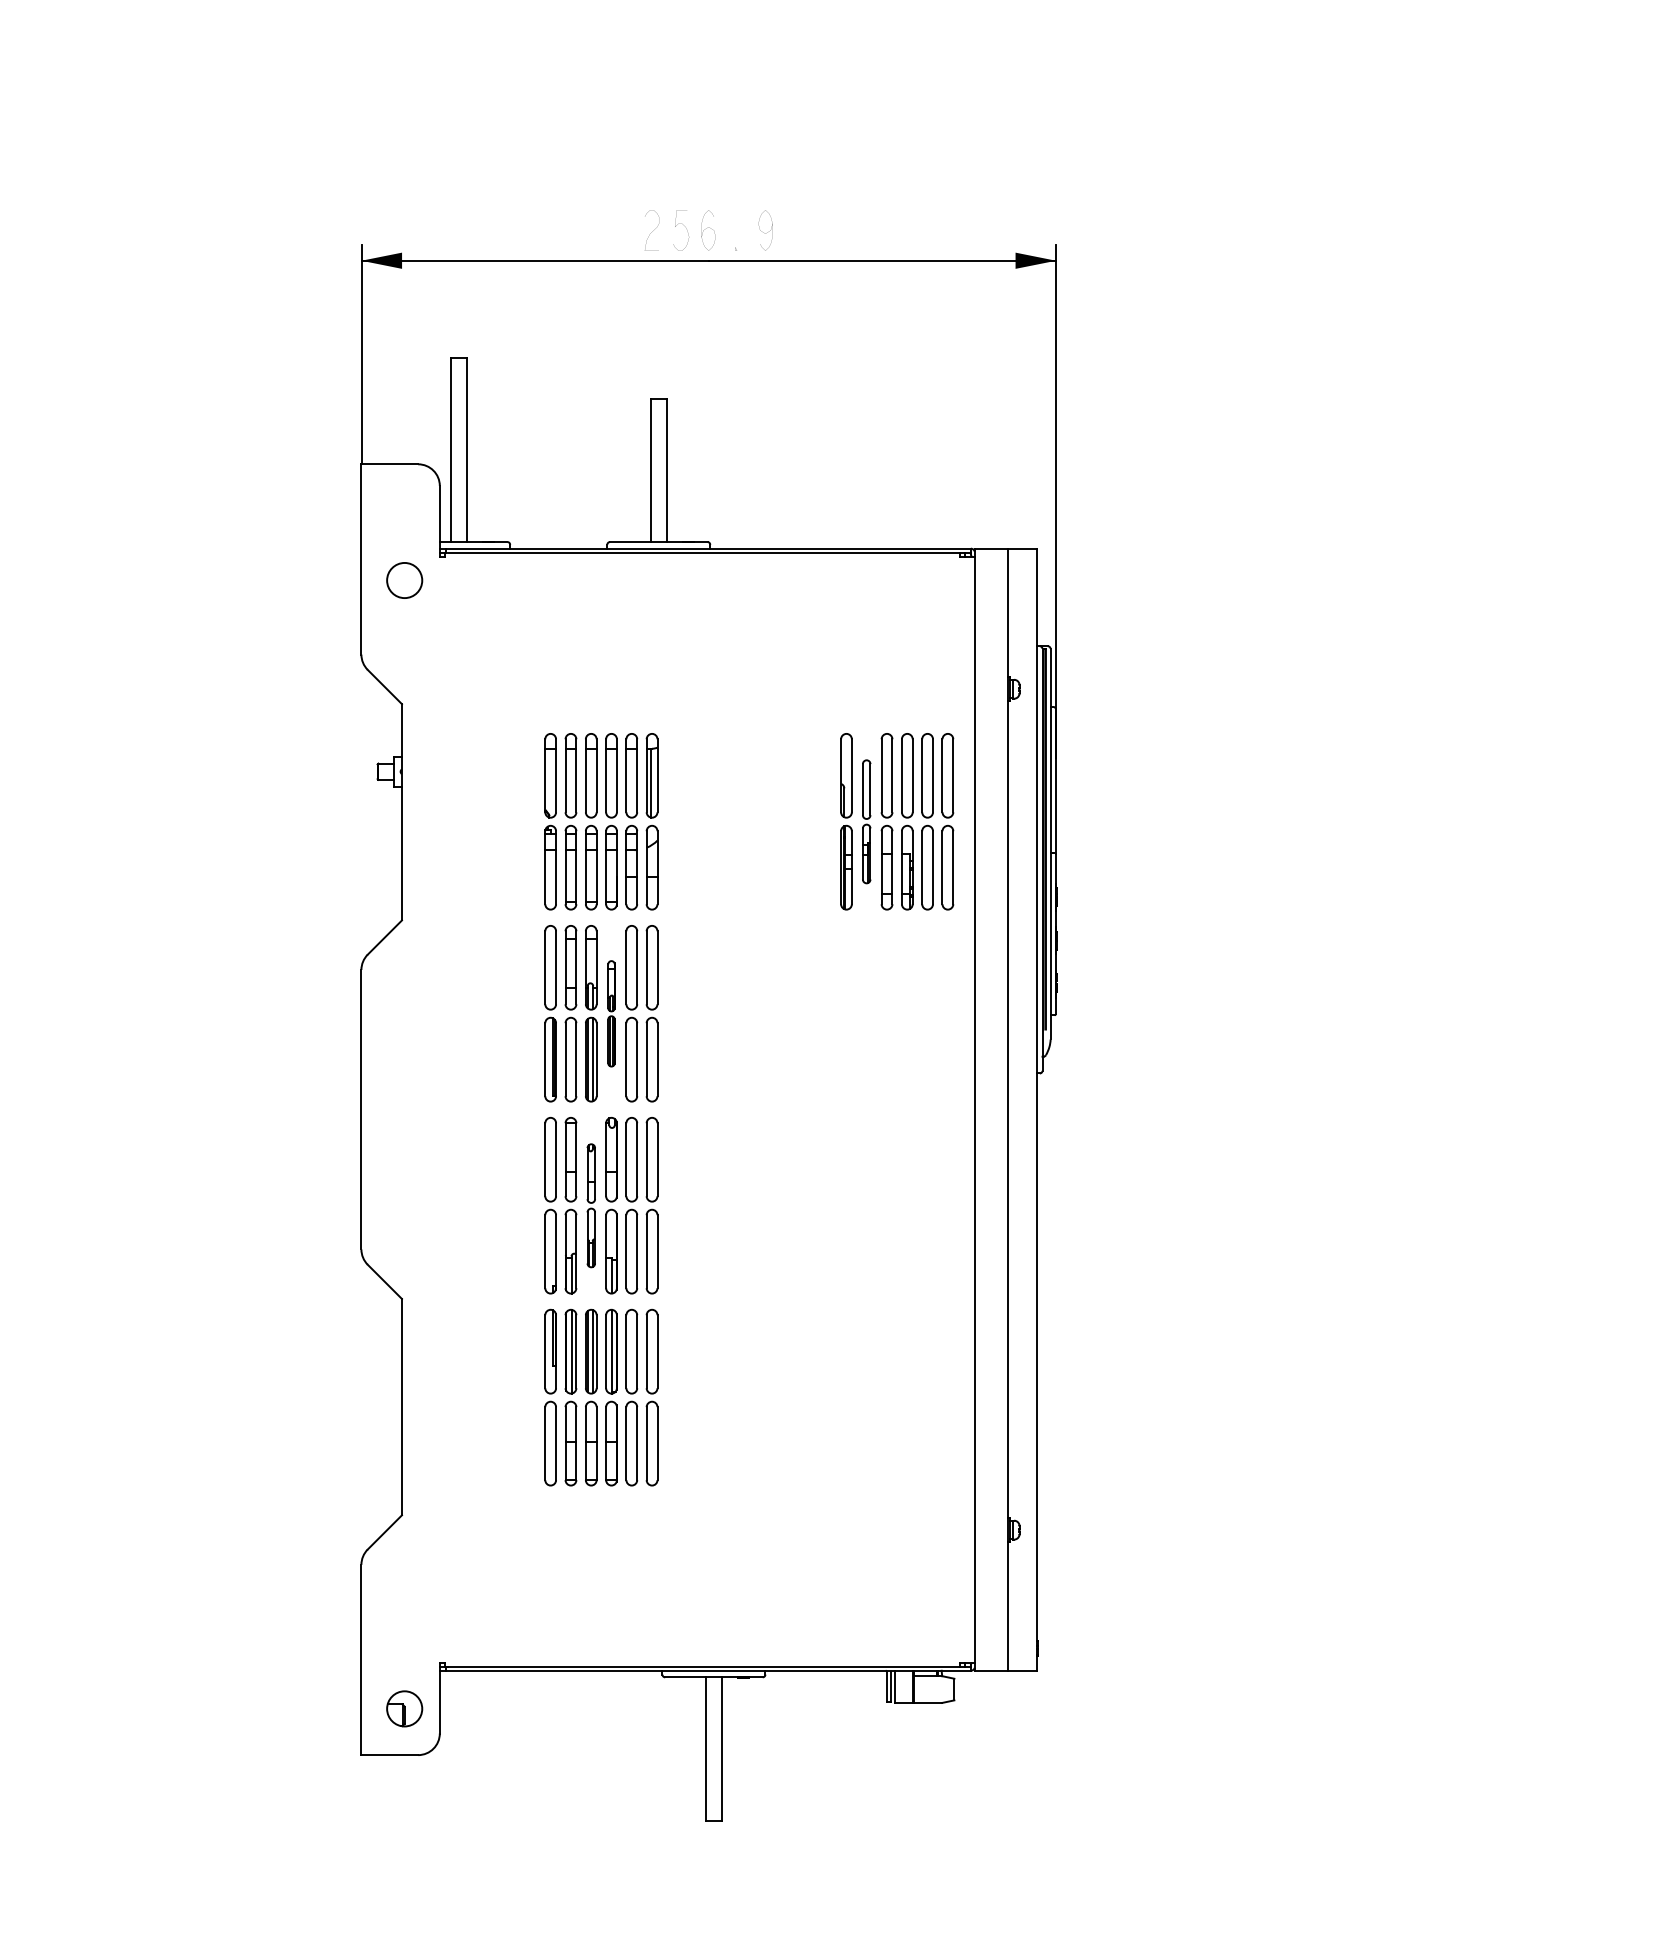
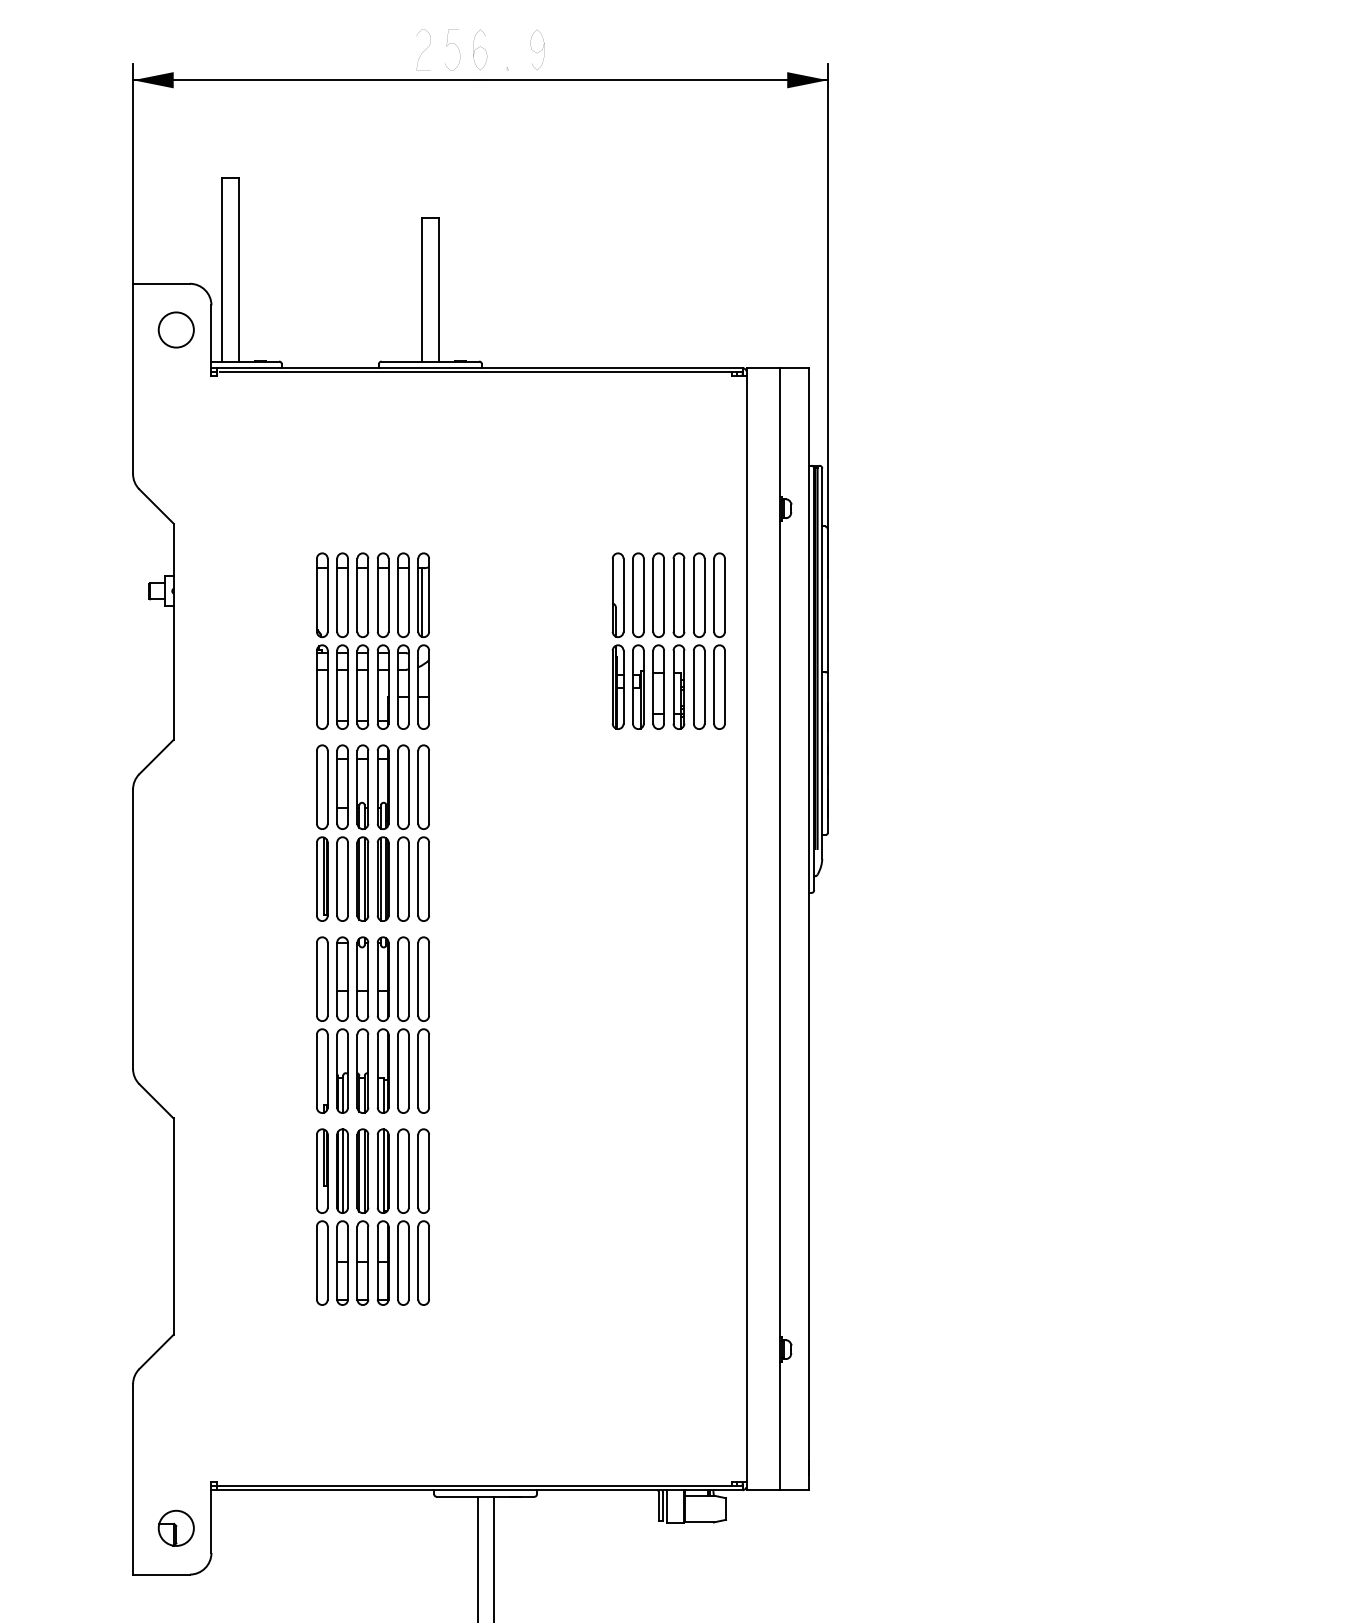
circle: (404, 580) -> (176, 329), moved
part: (866, 821) -> (638, 640), size x1.43
part: (611, 1013) -> (383, 832), size x1.67
part: (591, 1205) -> (363, 1024), size x1.43

